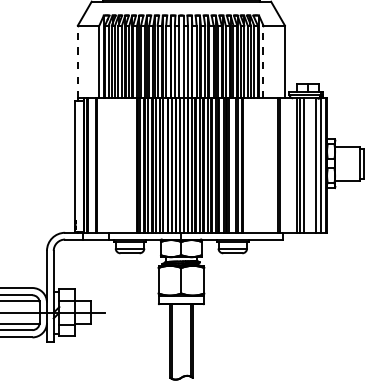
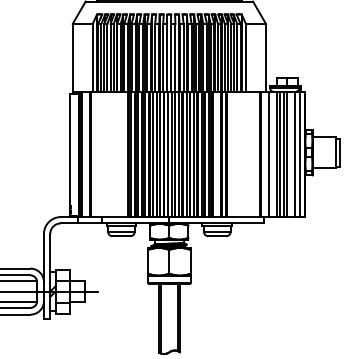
line: (77, 61) -> (72, 57), dashed -> solid
line: (263, 61) -> (245, 57), dashed -> solid
line: (288, 165) -> (269, 154), added
line: (307, 165) -> (286, 154), added

